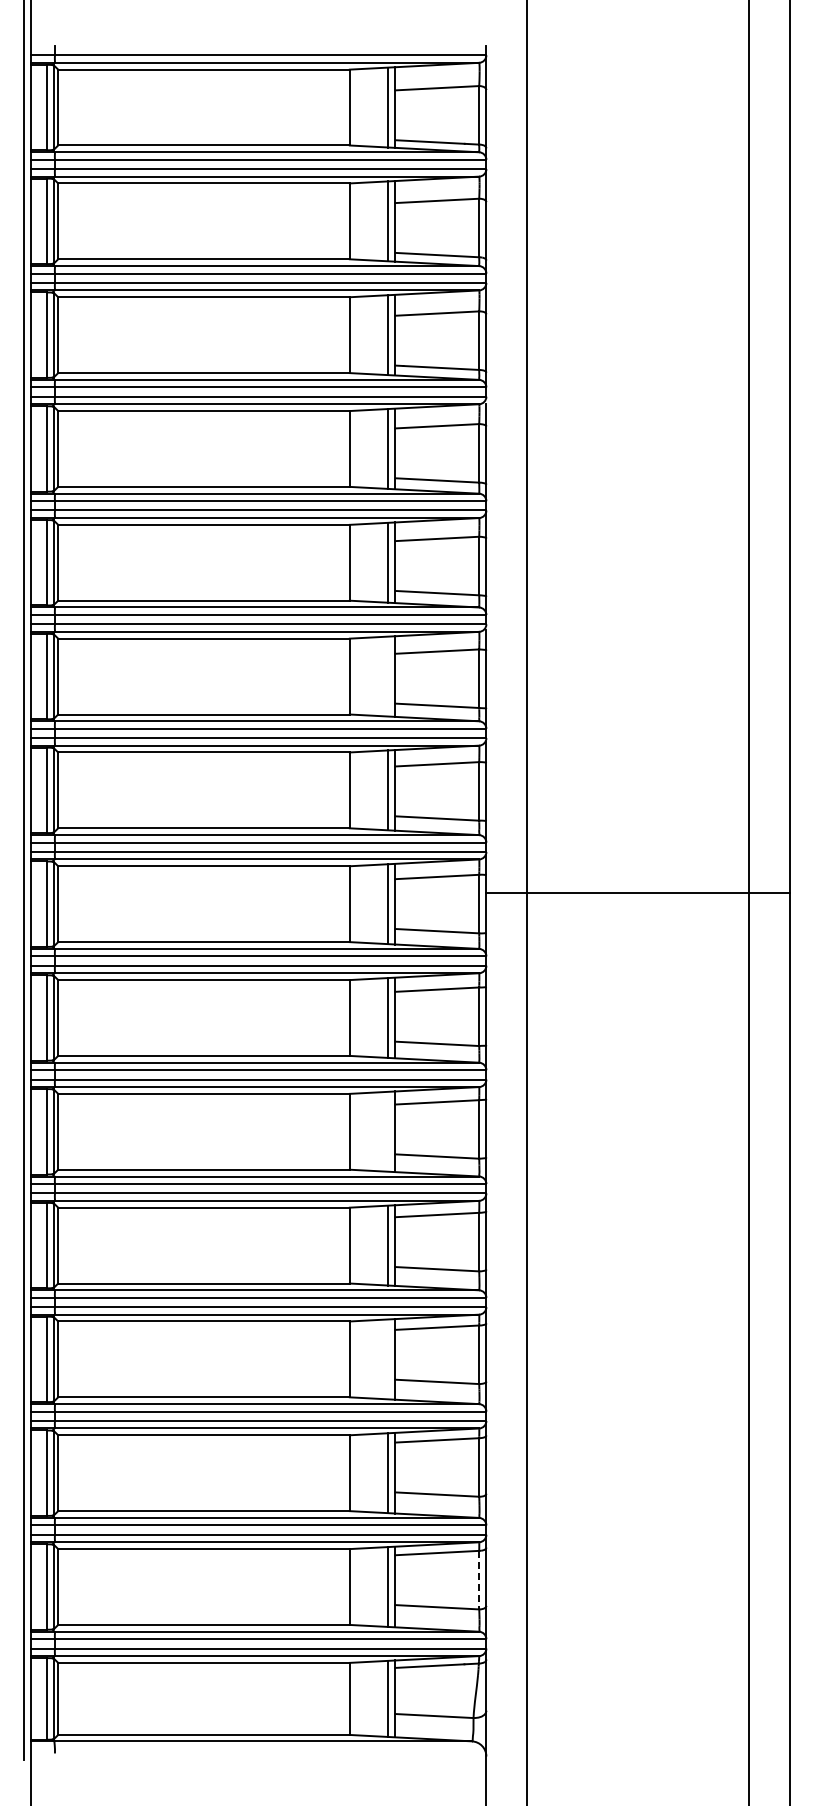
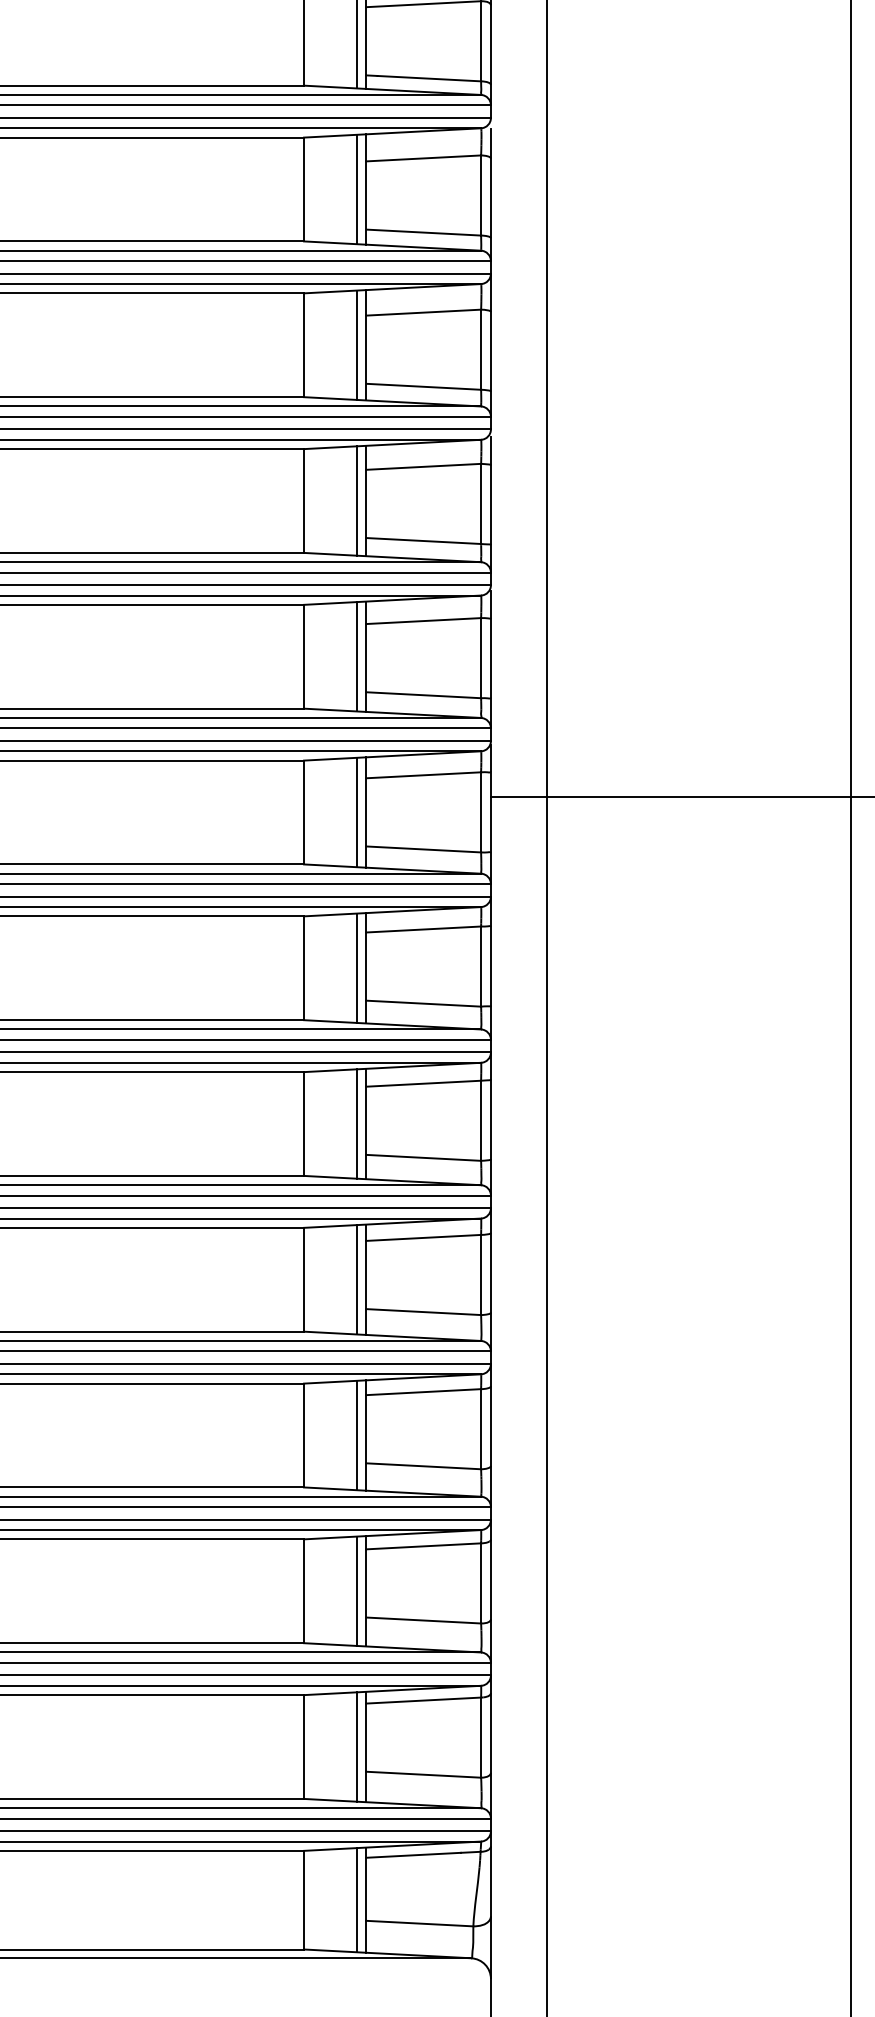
line: (388, 676) -> (356, 500), added
line: (388, 1131) -> (356, 1123), added
line: (388, 1359) -> (356, 1435), added
line: (479, 1580) -> (481, 1738), dashed -> solid

